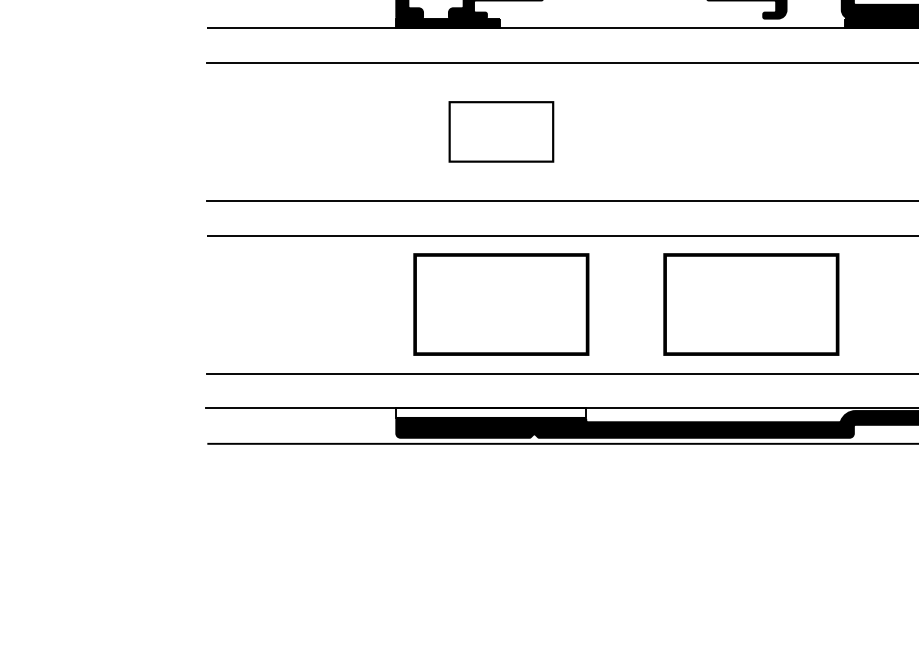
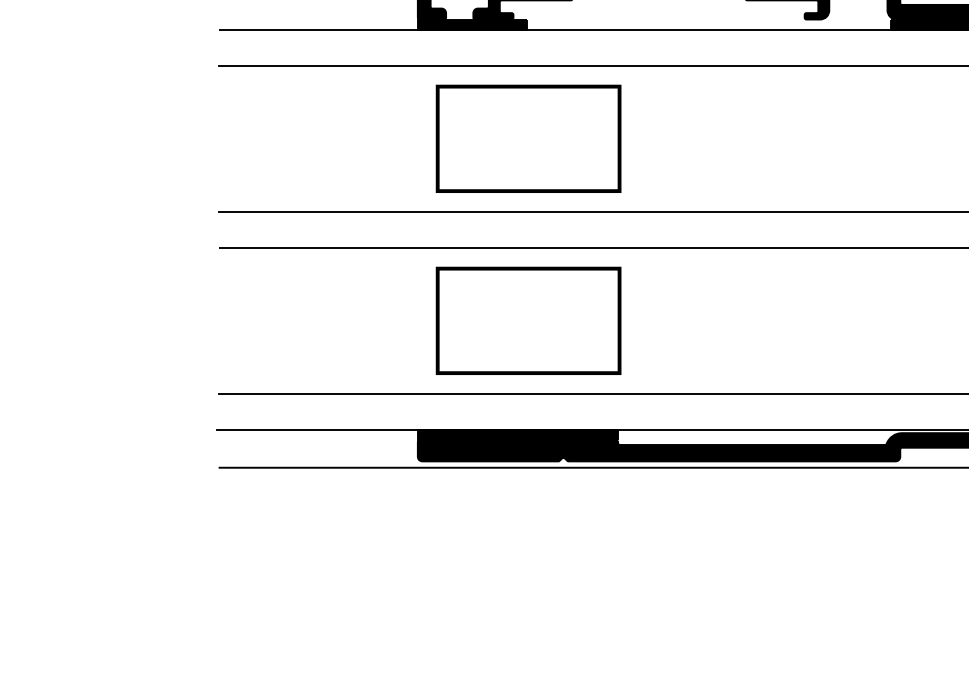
part: (501, 131) -> (528, 138), size x1.67
part: (751, 304) -> (792, 320), removed
fill: (491, 412) -> (518, 434), added

